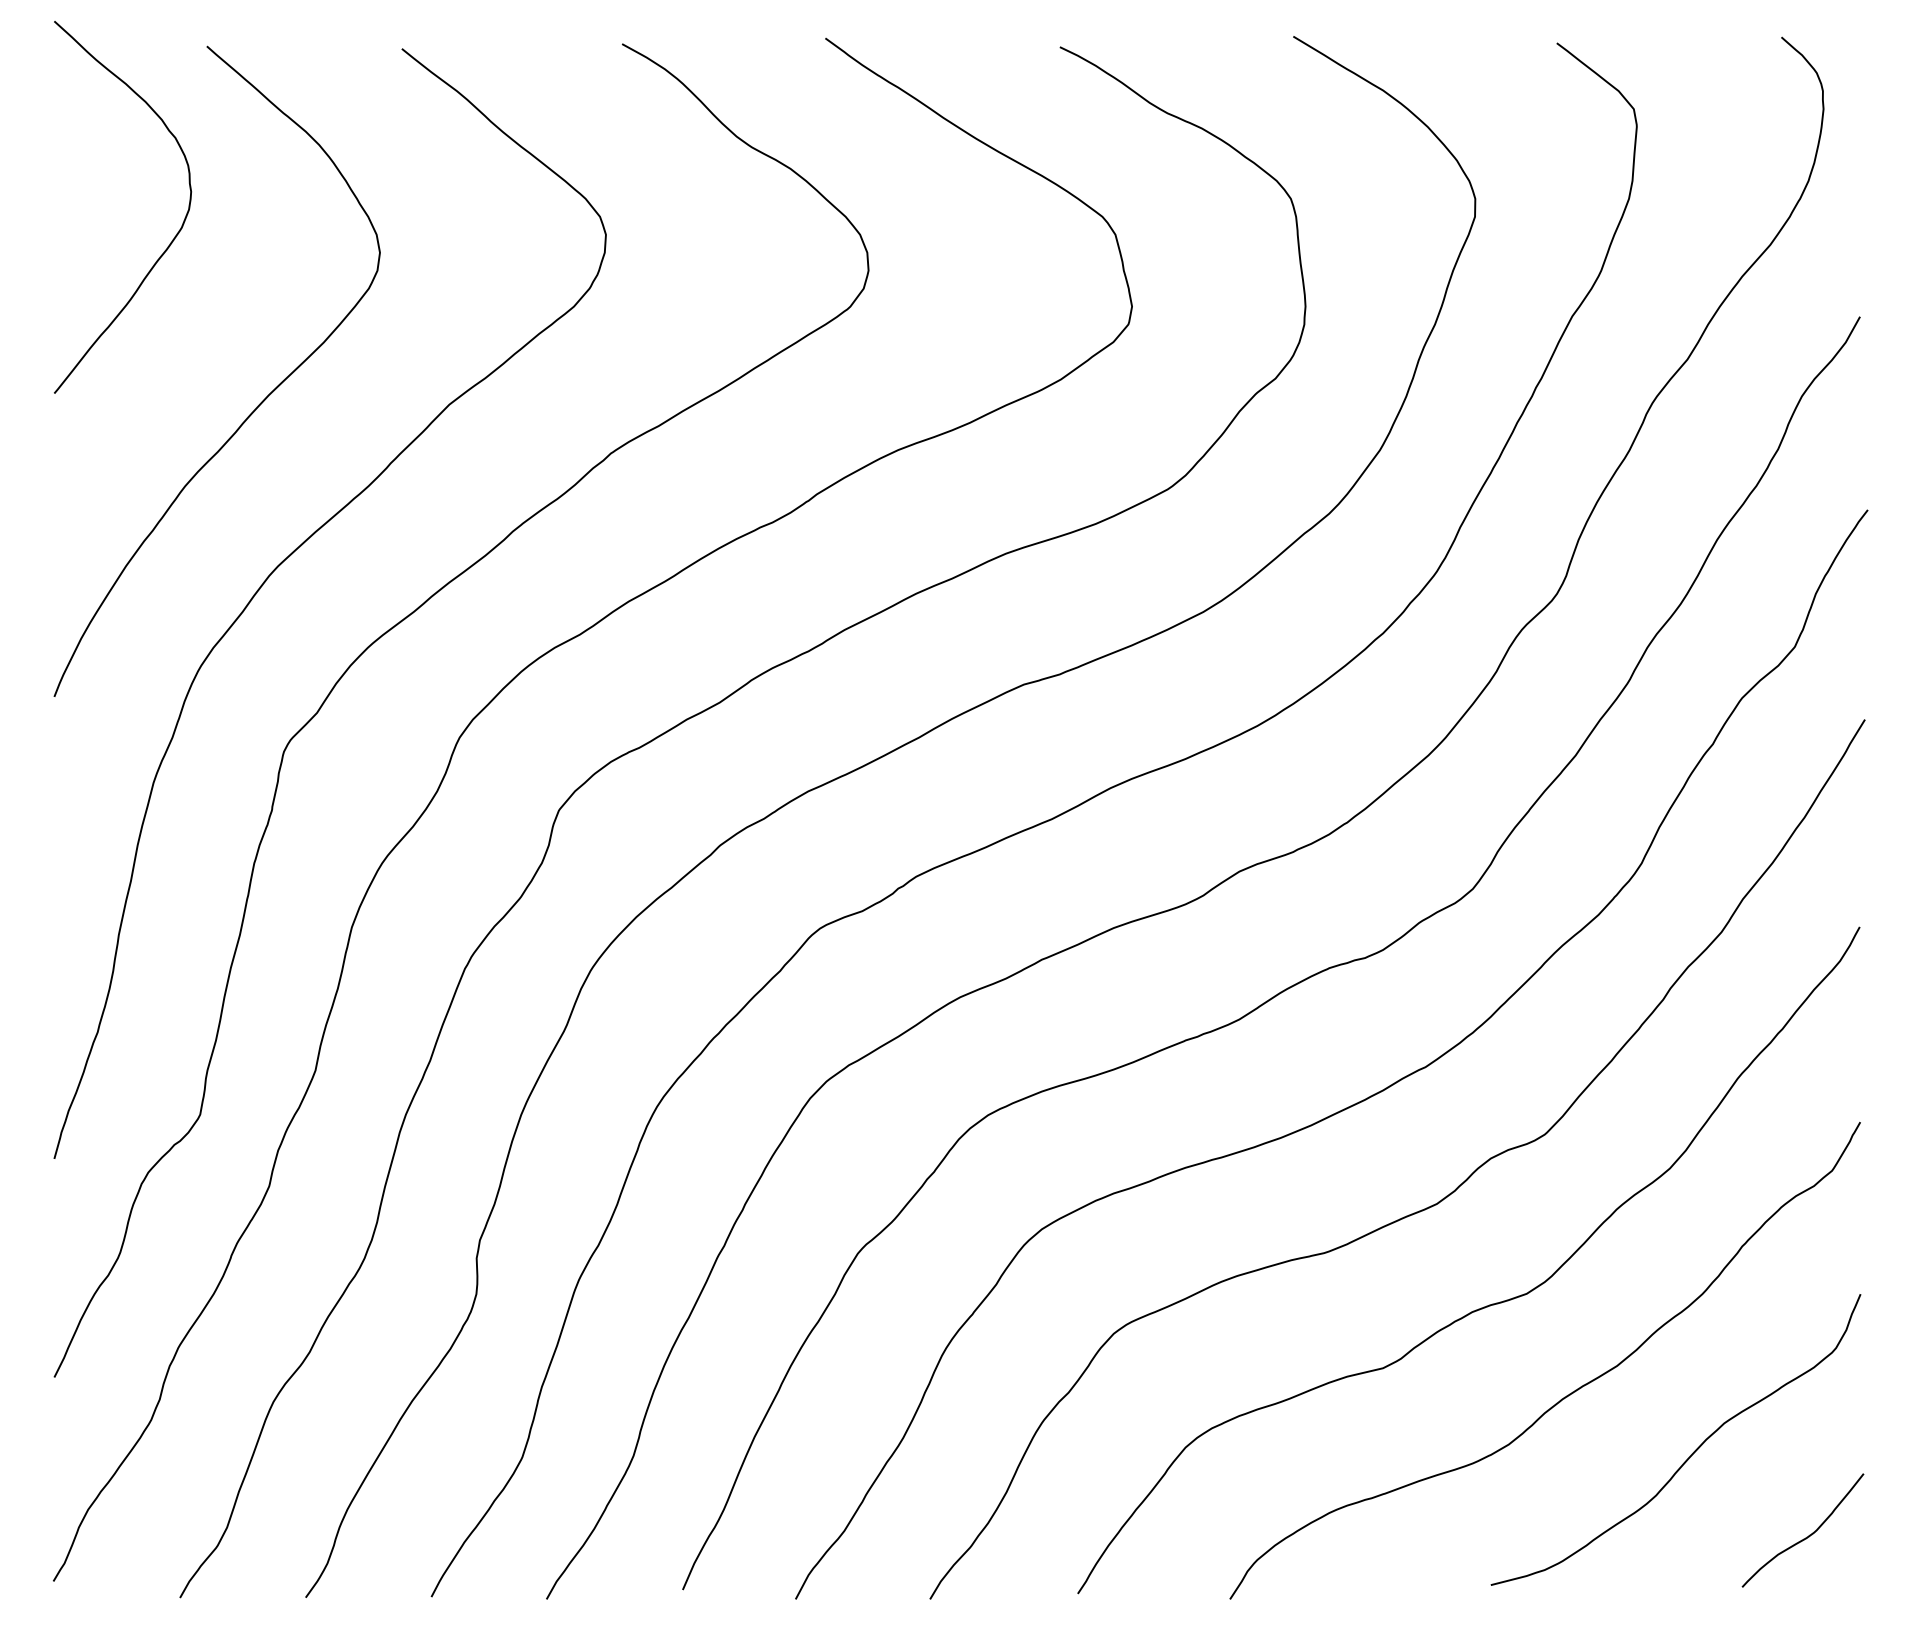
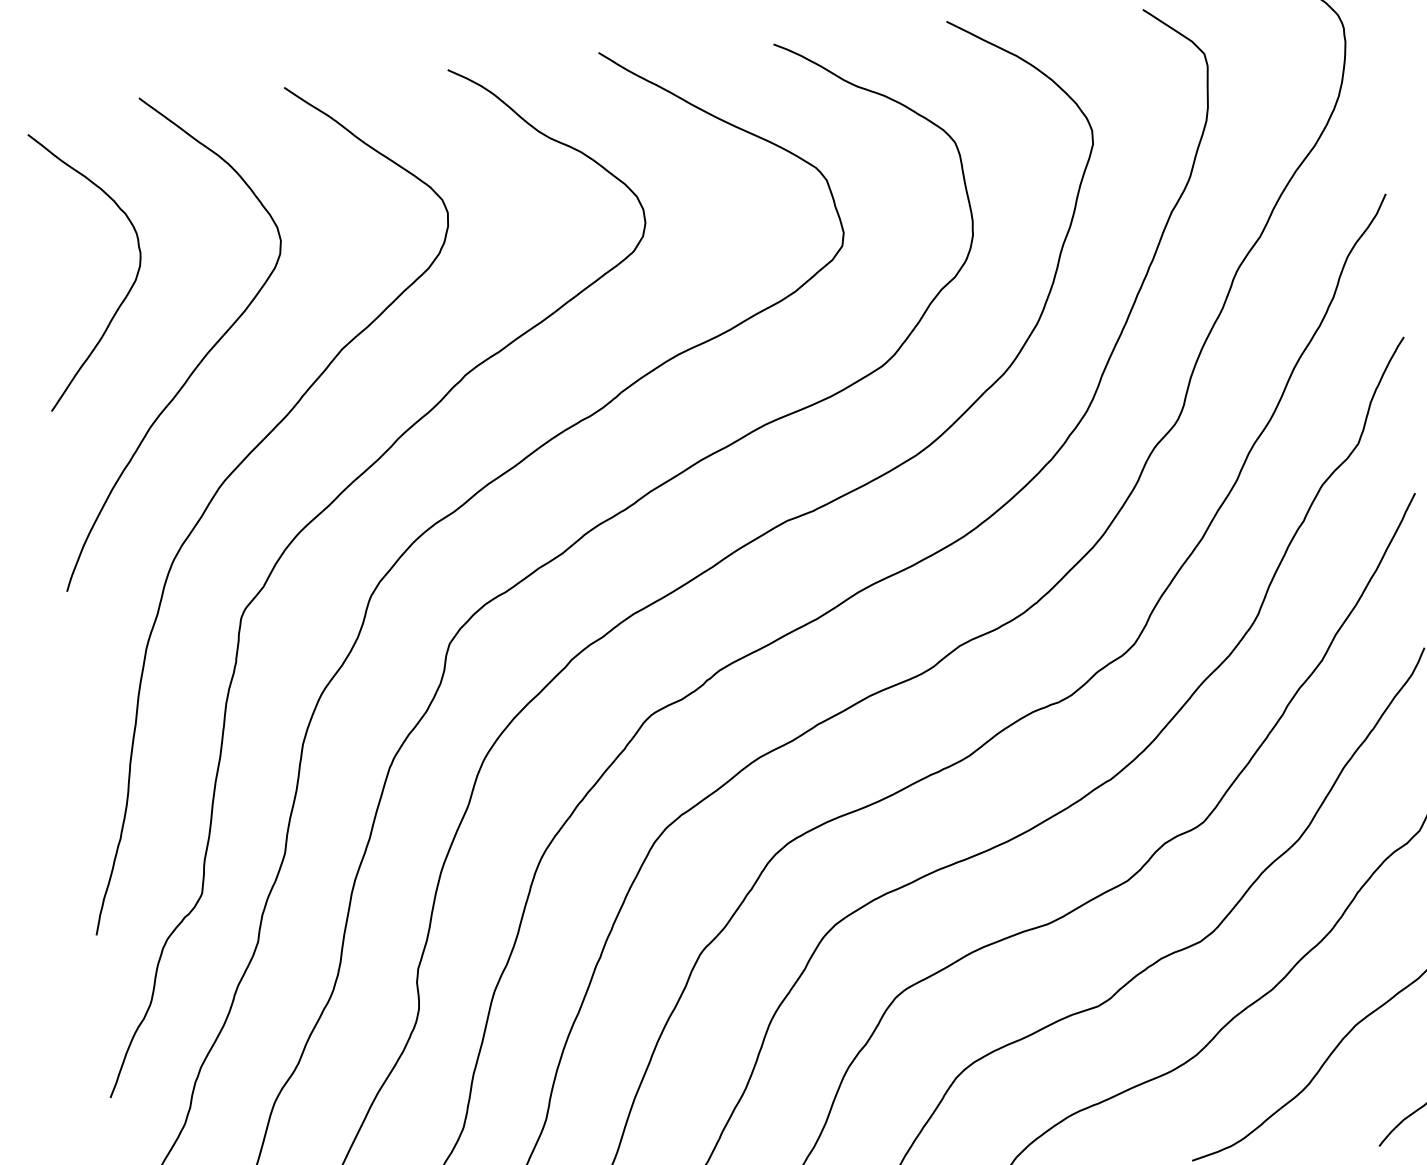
curve: (169, 243) -> (127, 292), moved

